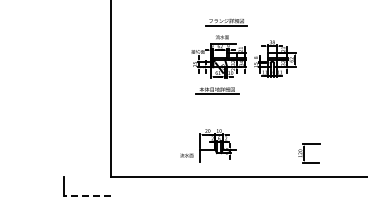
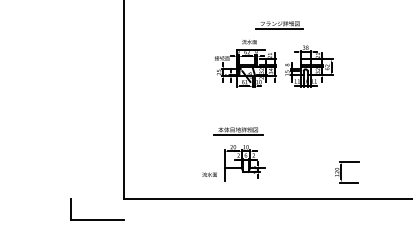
part: (226, 22) -> (280, 25), moved
part: (217, 90) -> (238, 130), moved
line: (87, 195) -> (98, 219), dashed -> solid

